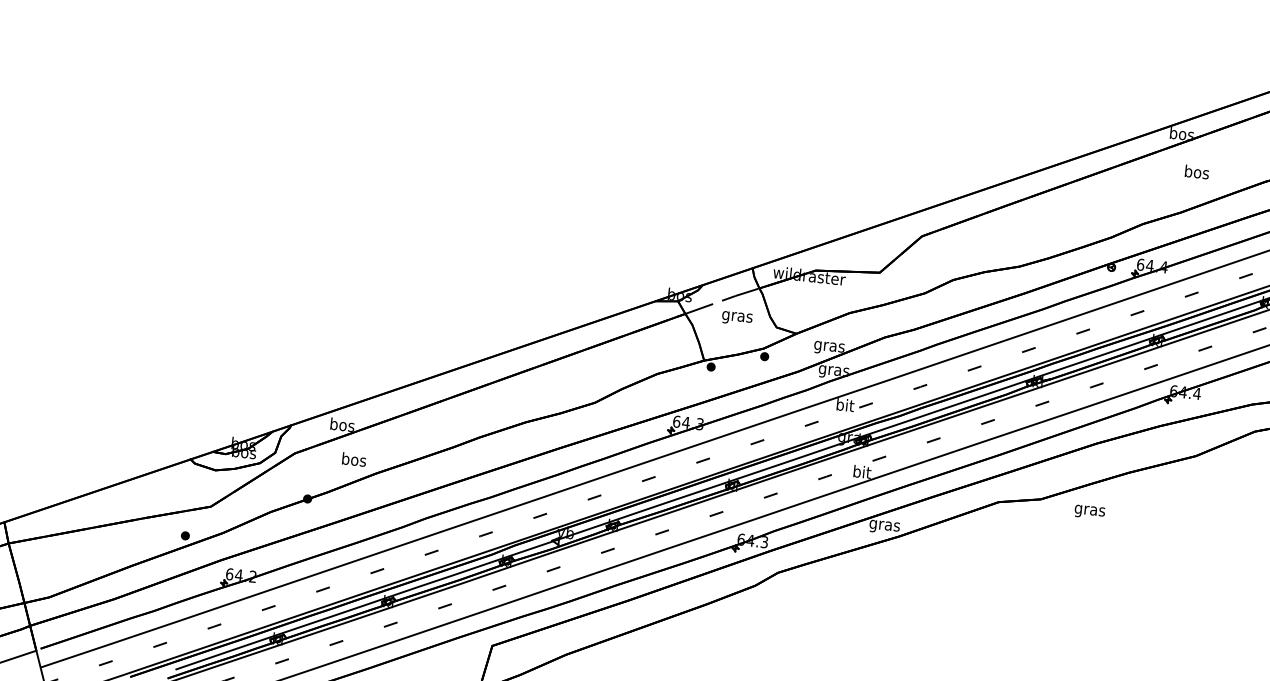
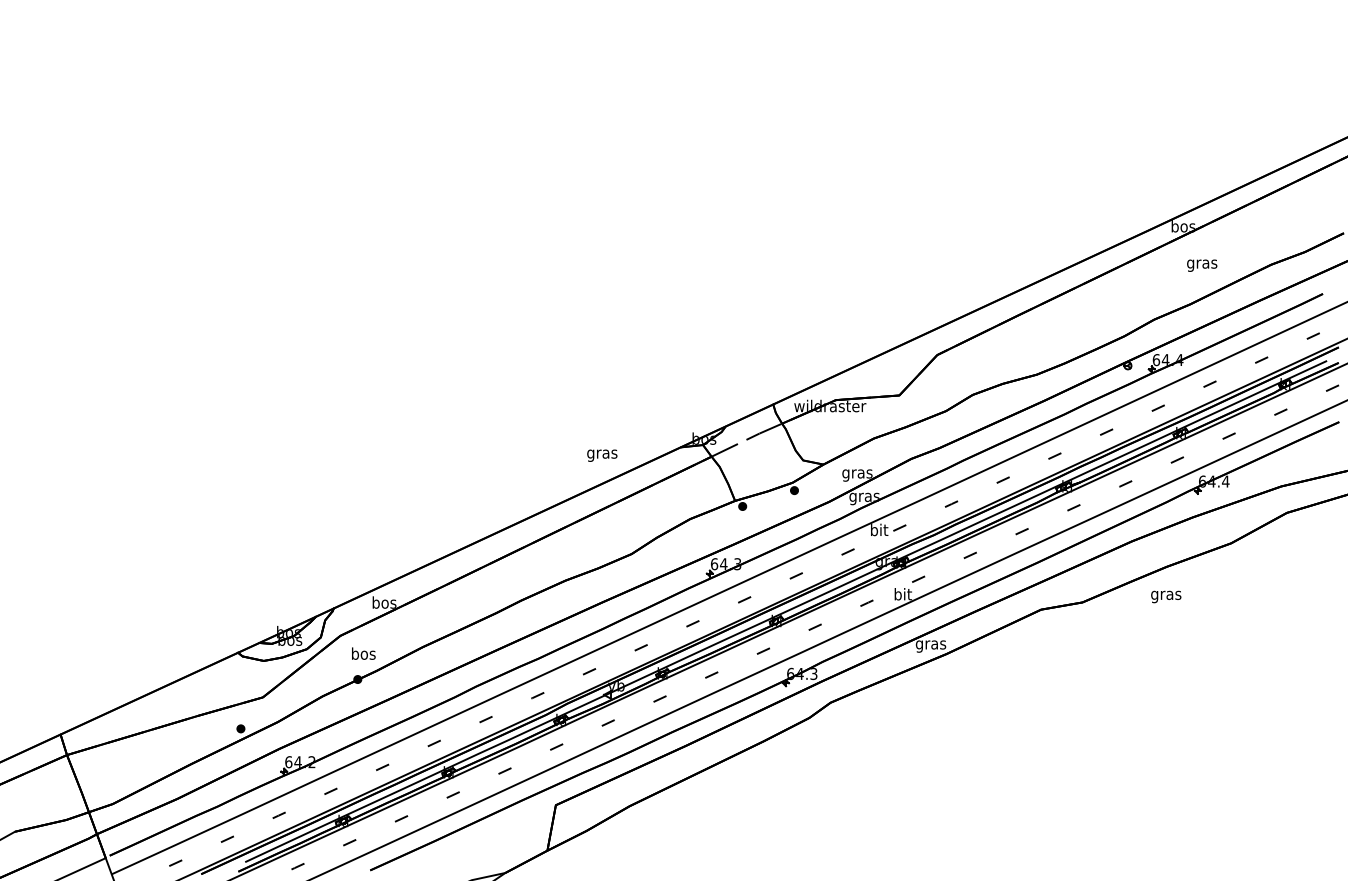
text: (1197, 173) -> (1202, 263), bos -> gras
text: (737, 318) -> (602, 455), moved
text: (354, 459) -> (363, 653), moved
text: (1090, 511) -> (1166, 596), moved

